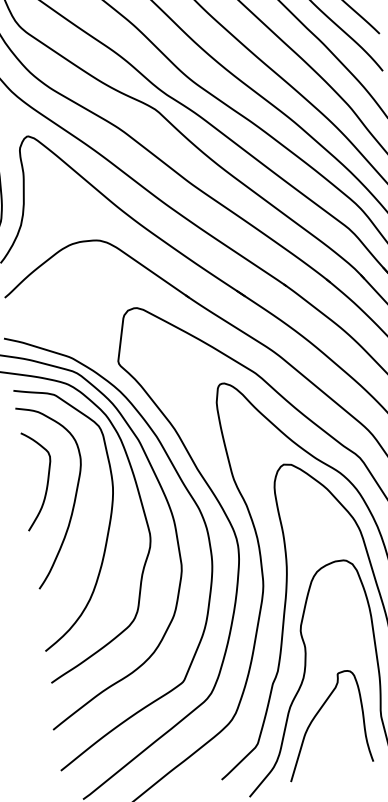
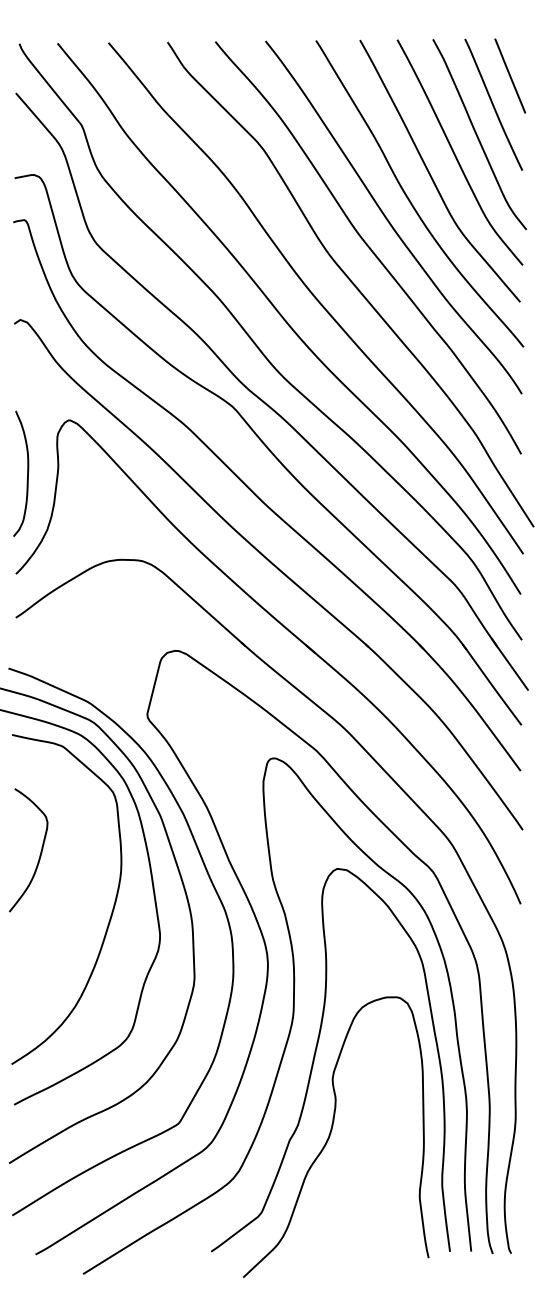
curve: (74, 498) -> (71, 878), removed
curve: (316, 716) -> (338, 1187), removed

